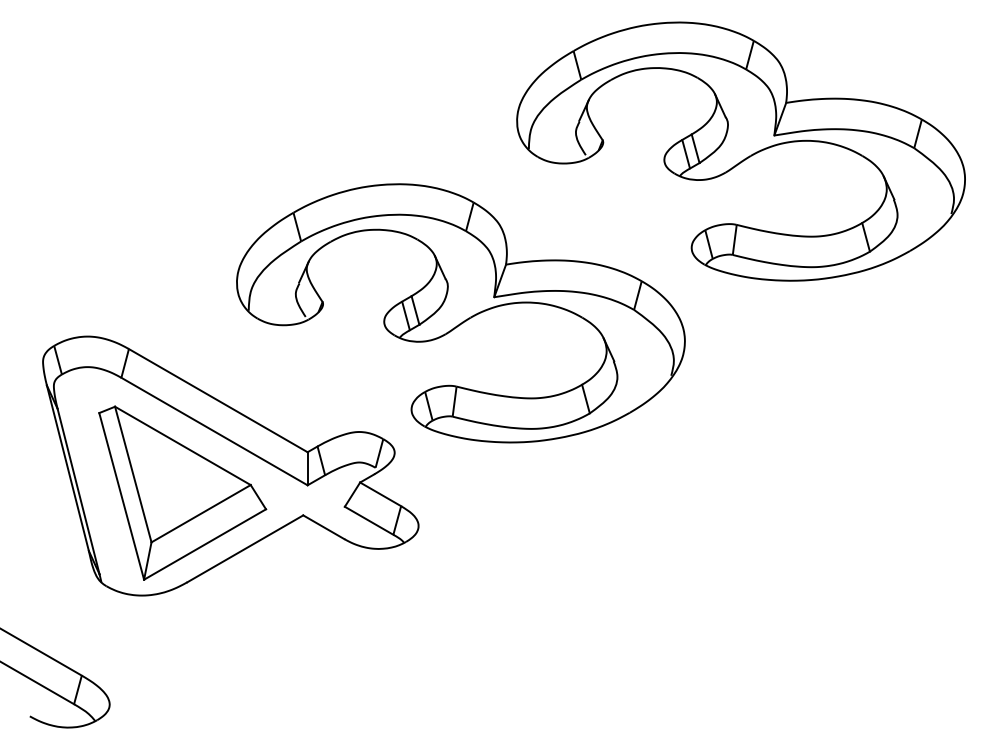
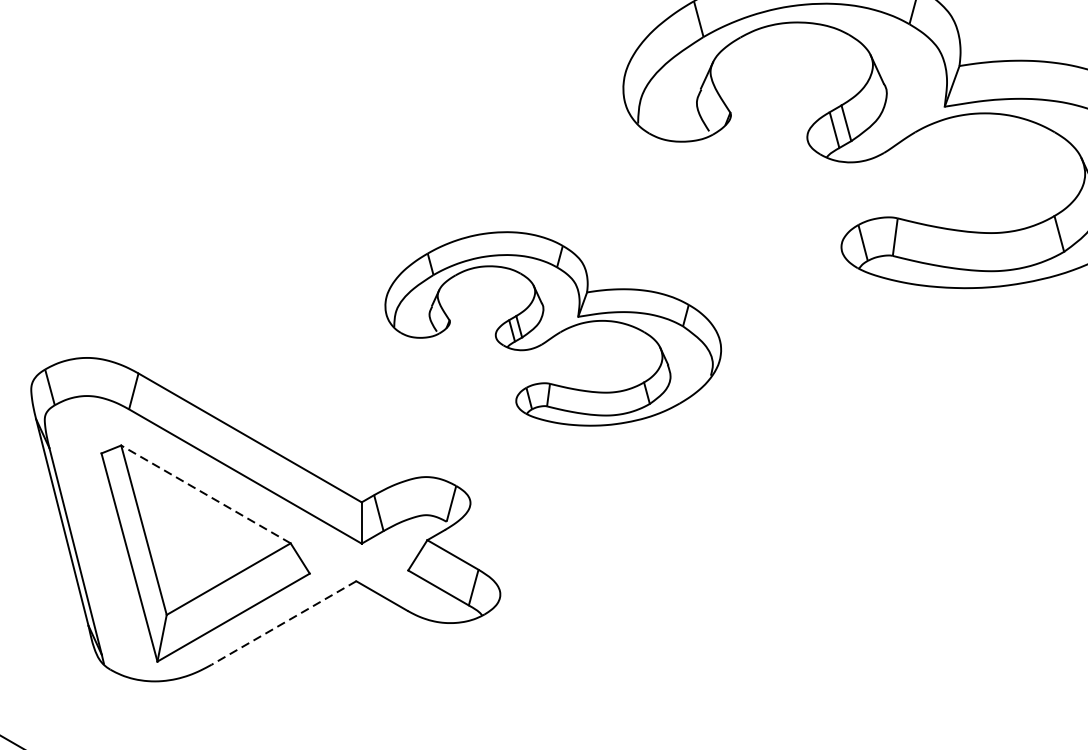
part: (460, 313) -> (552, 329), size x0.6
line: (182, 445) -> (205, 493), solid -> dashed
line: (245, 548) -> (284, 622), solid -> dashed

